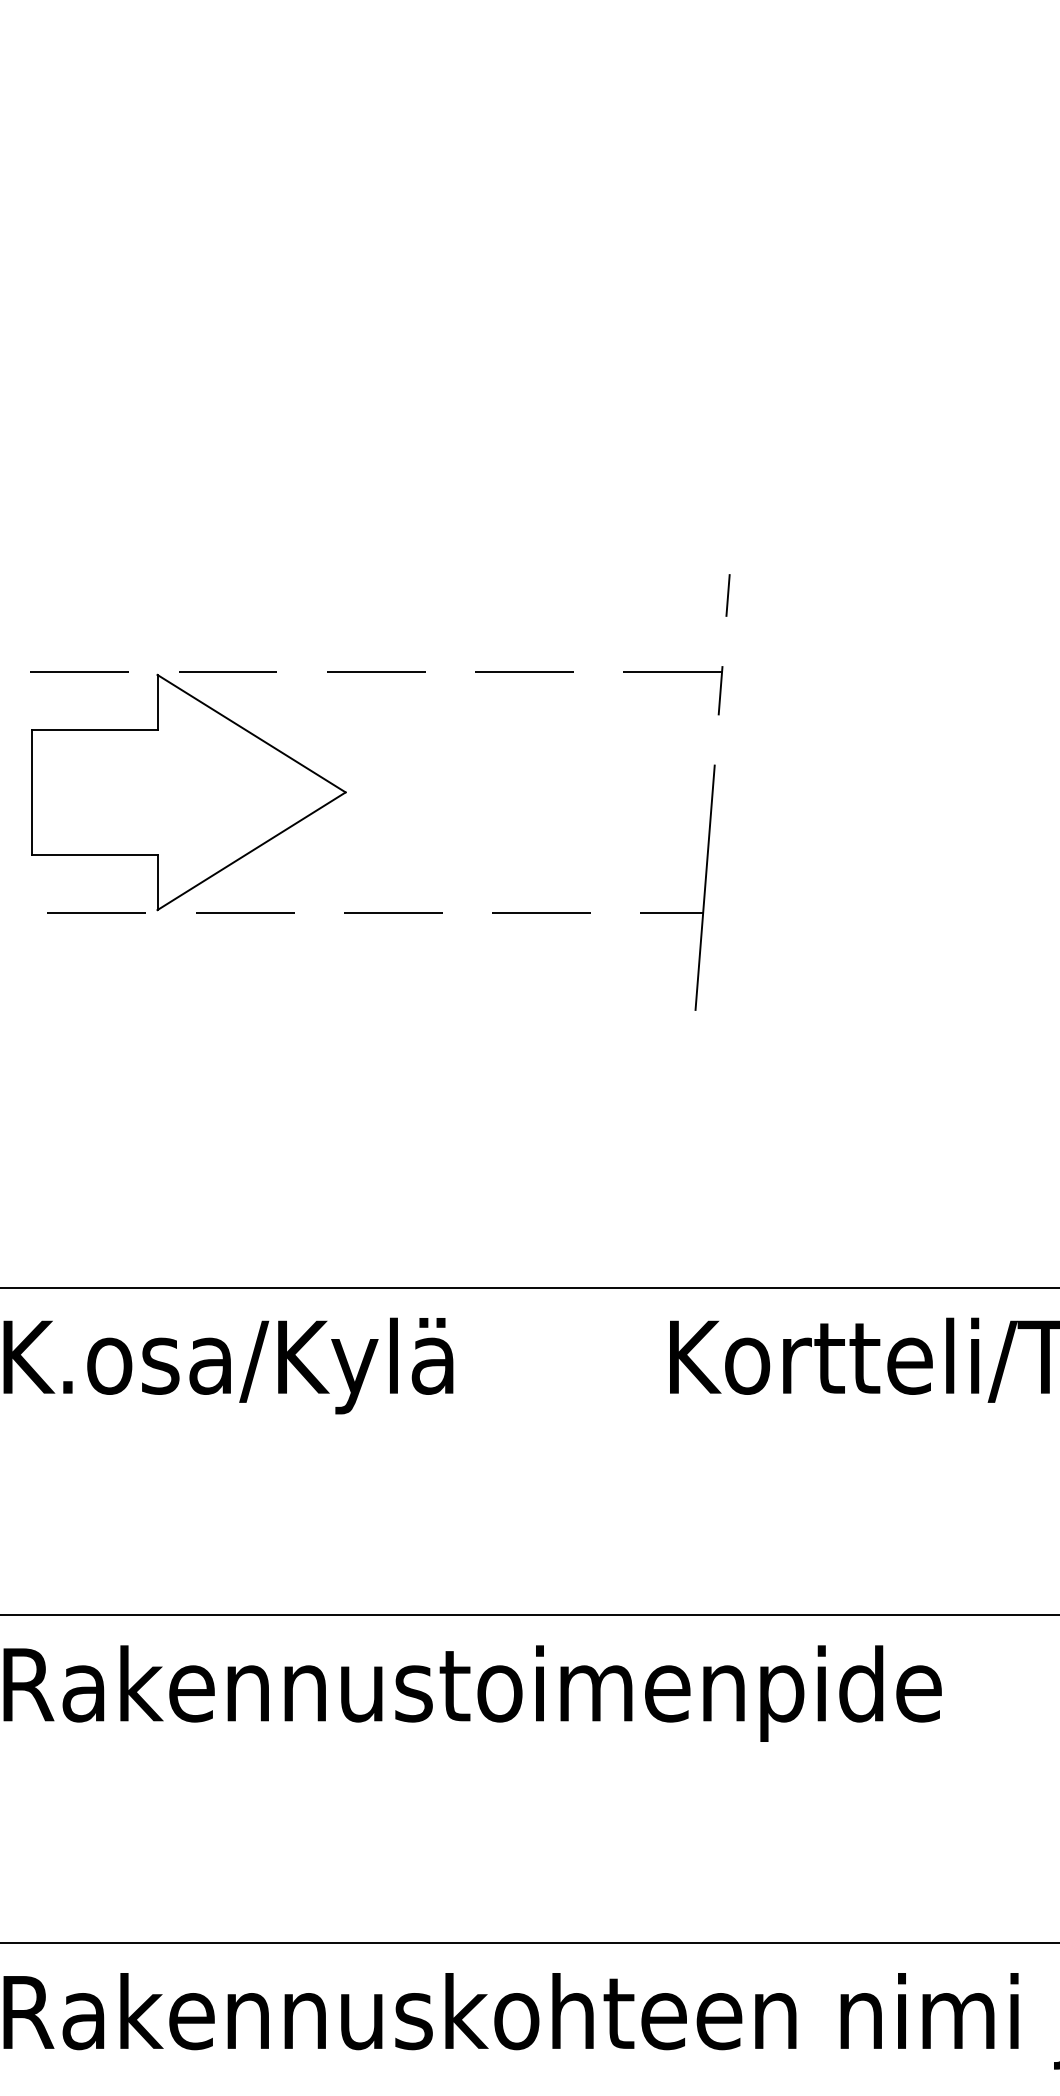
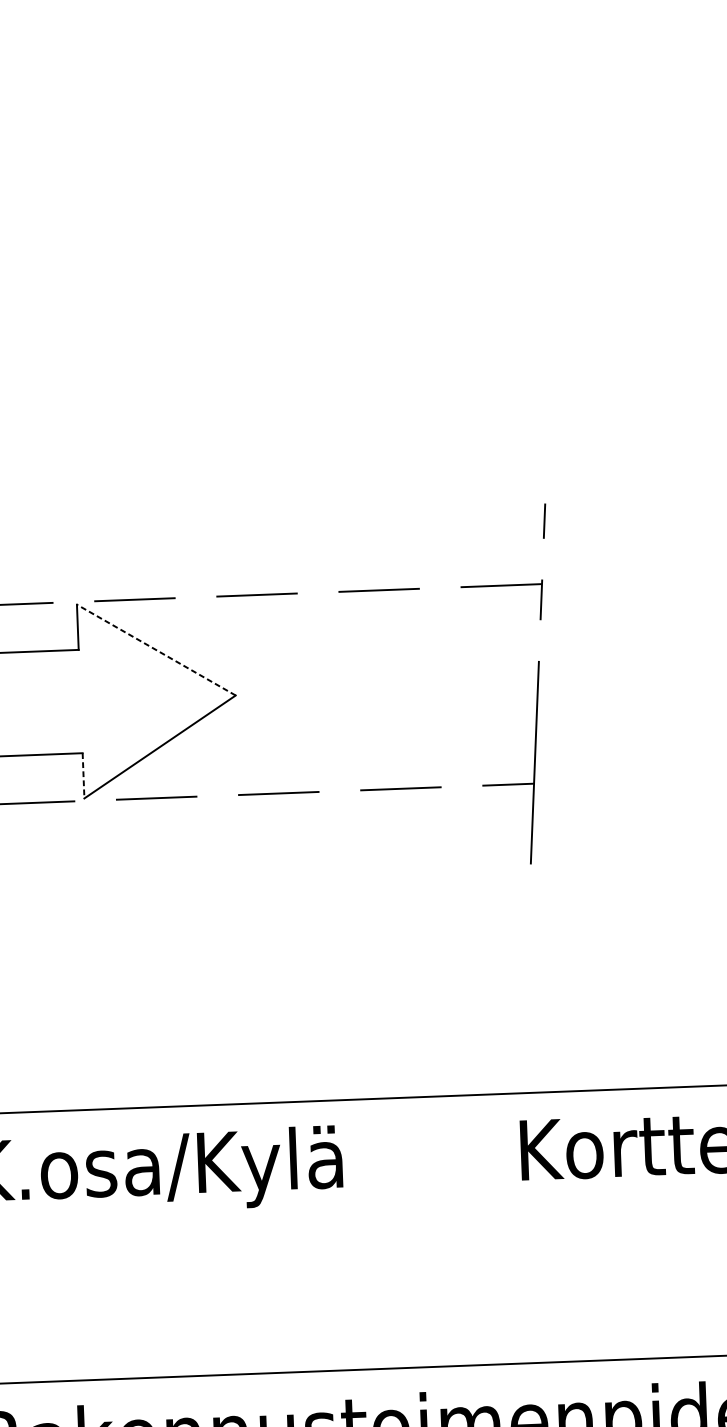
line: (251, 733) -> (156, 649), solid -> dashed
line: (157, 883) -> (83, 776), solid -> dashed

